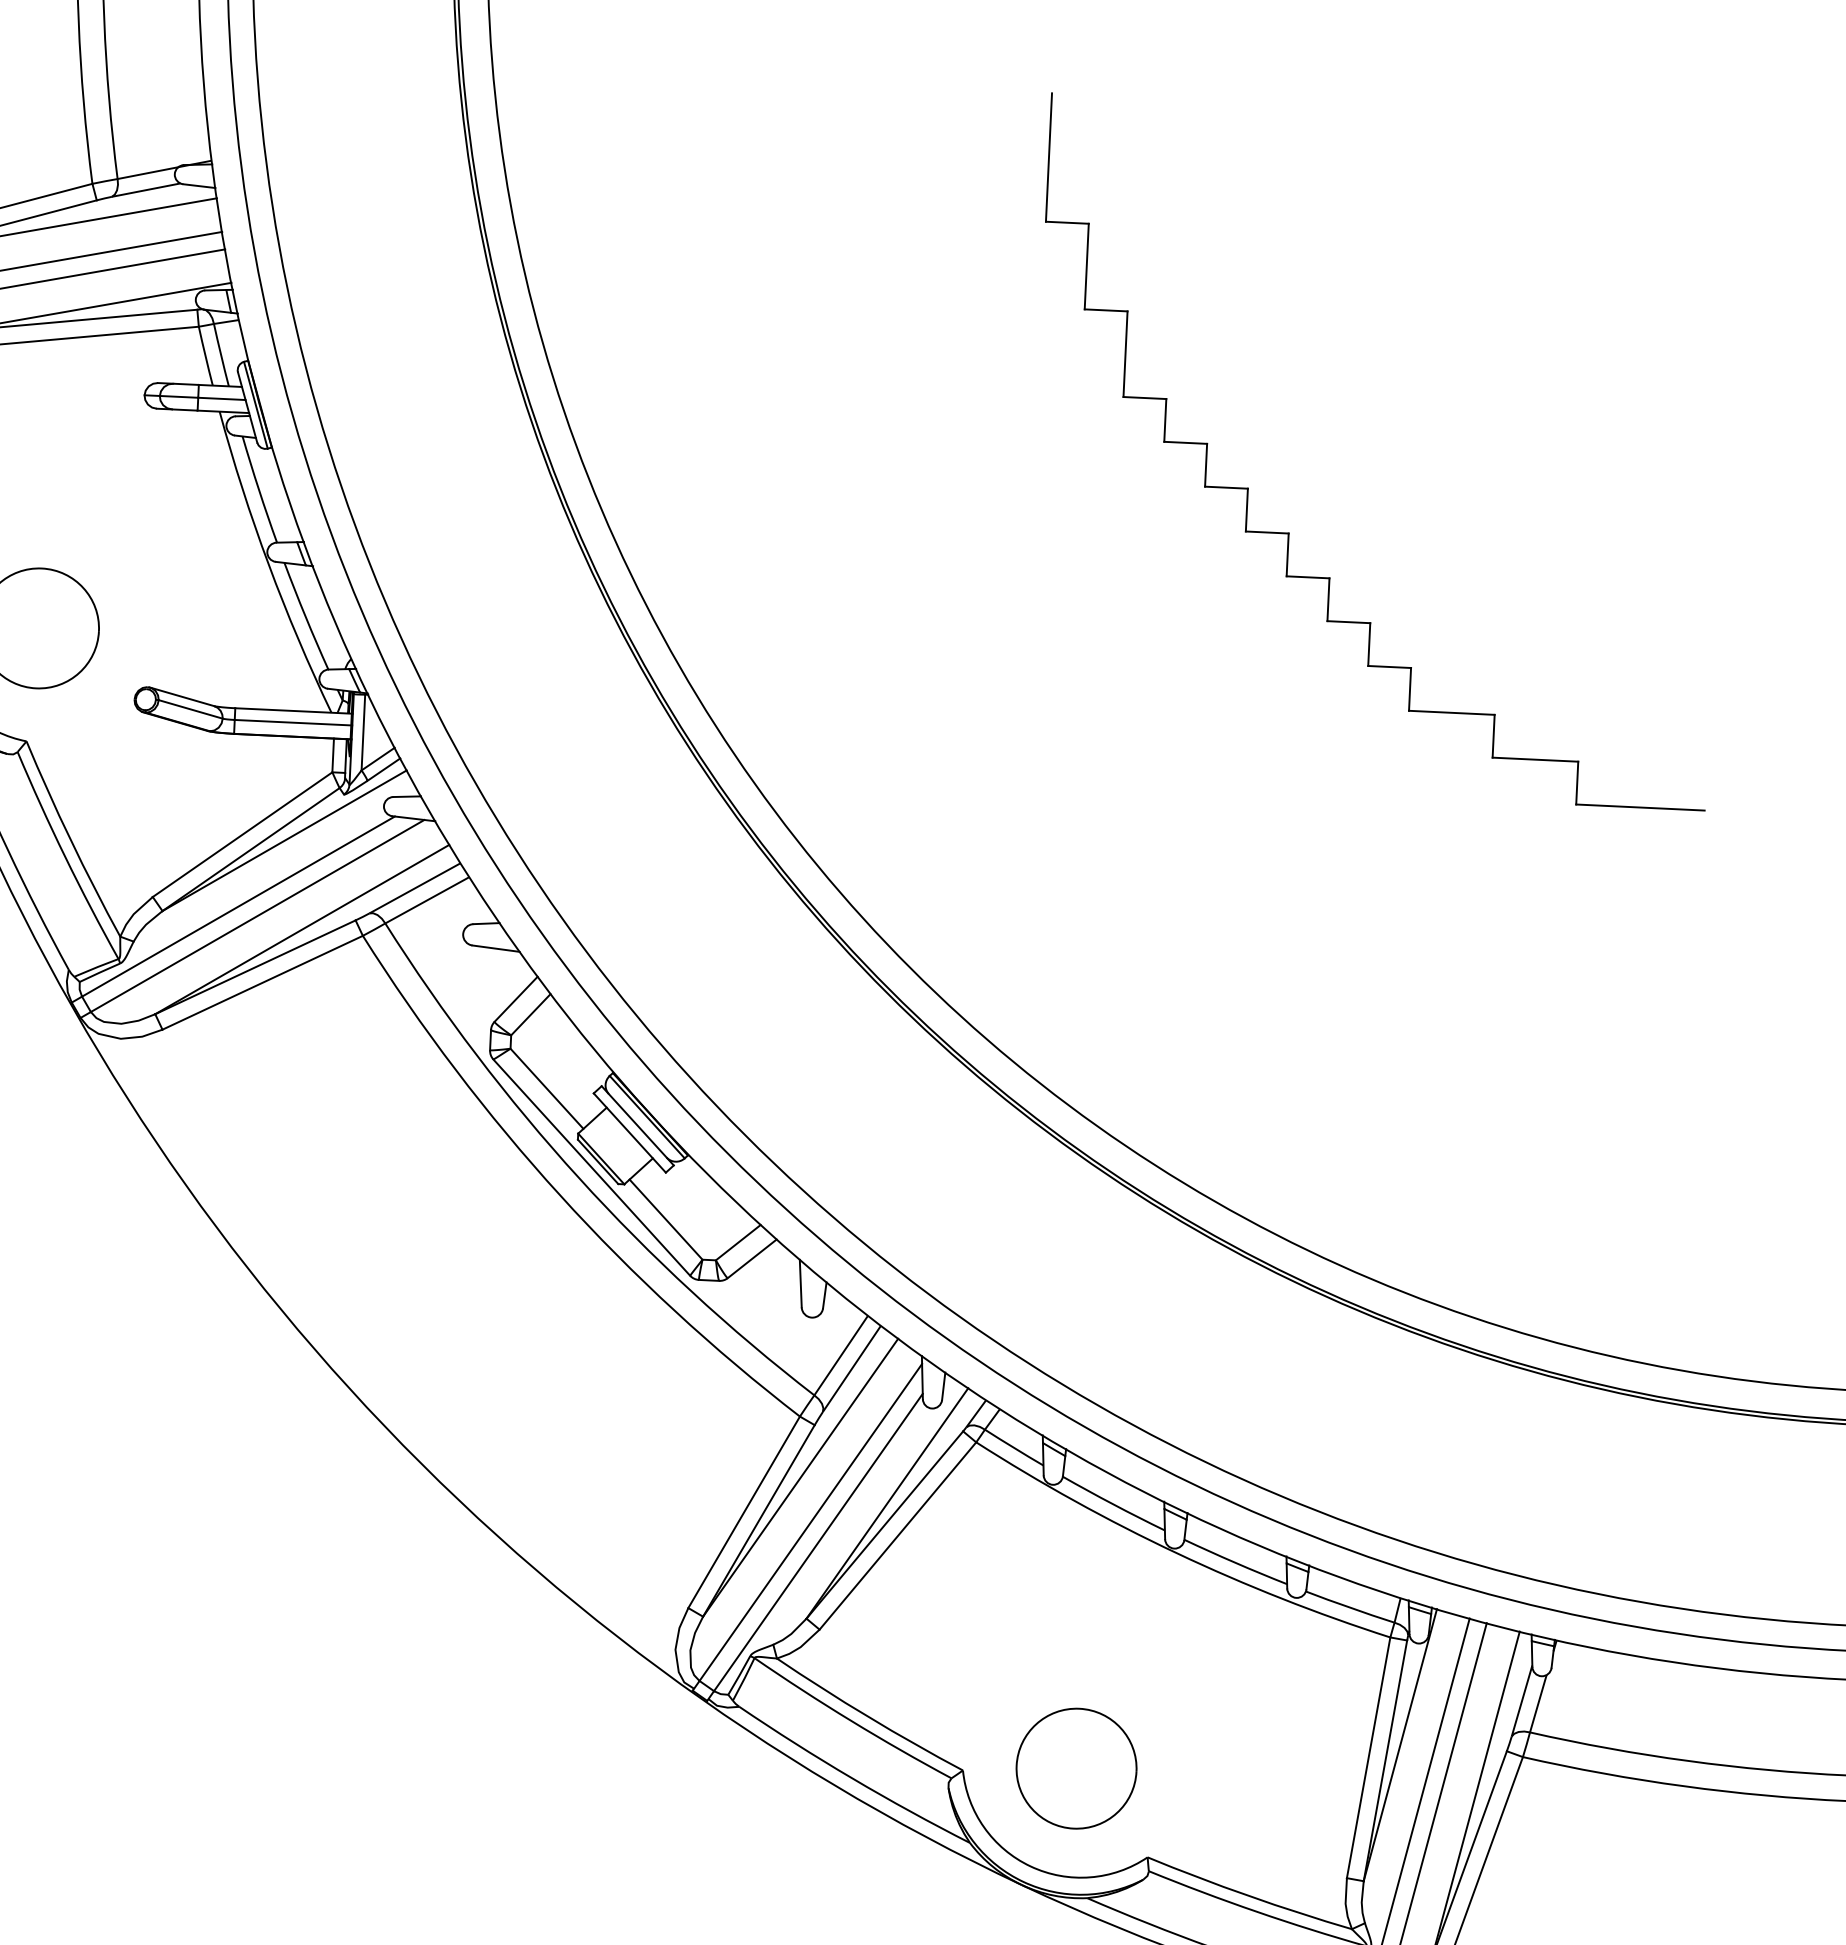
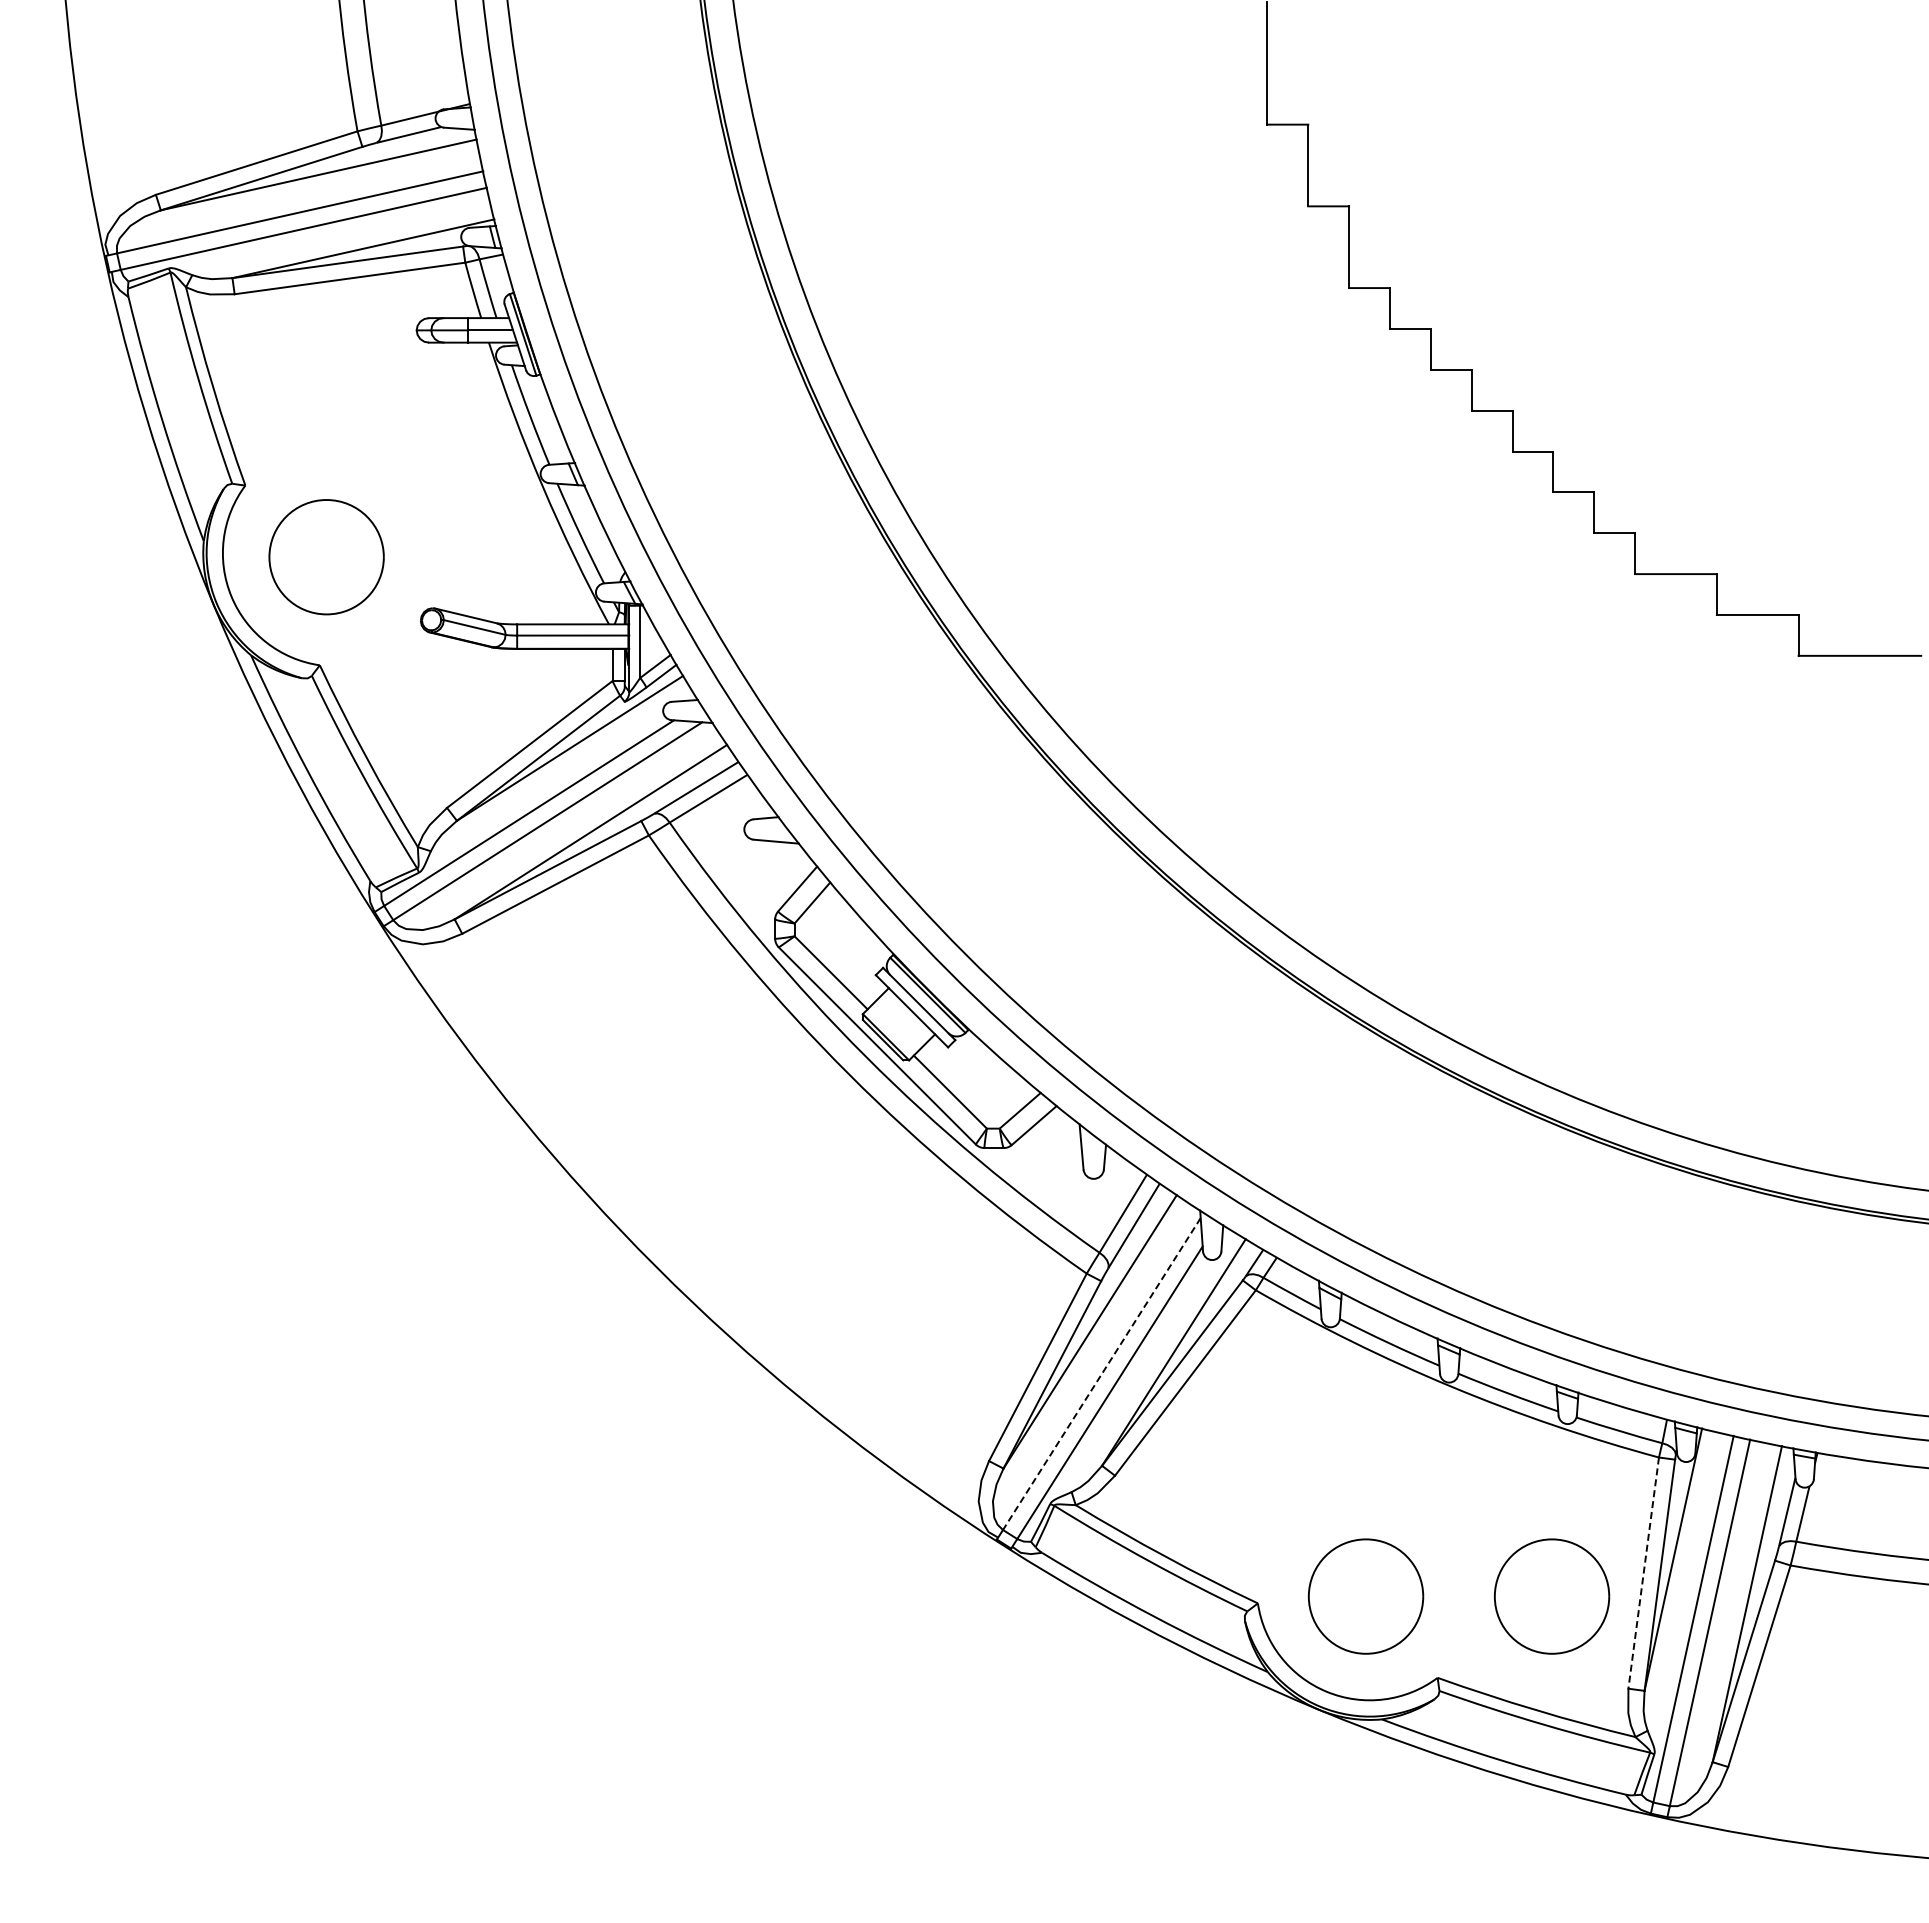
line: (810, 1522) -> (1101, 1374), solid -> dashed
line: (1368, 1758) -> (1643, 1573), solid -> dashed
part: (1270, 1777) -> (1551, 1596), added

